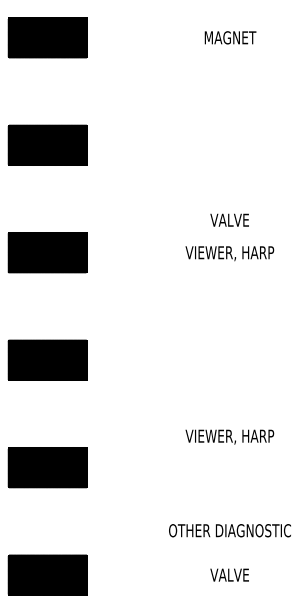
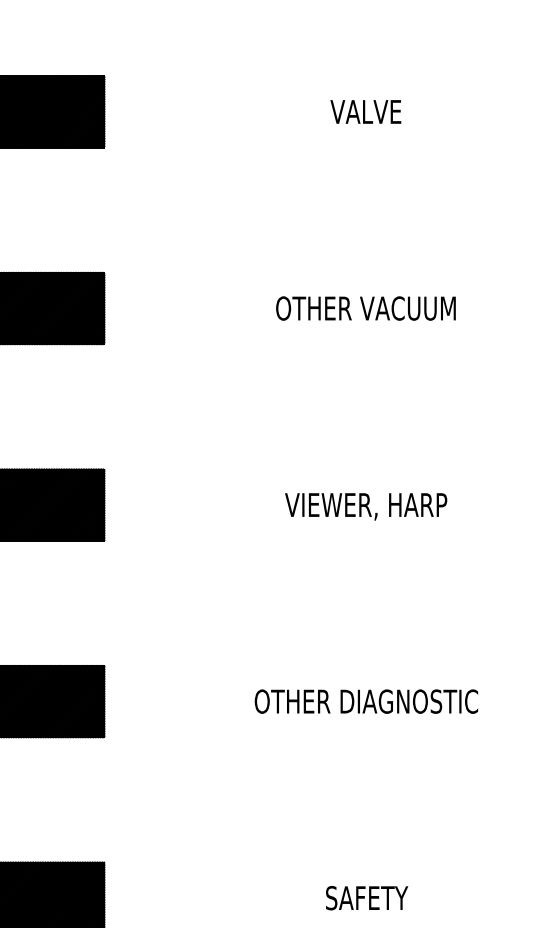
text: (229, 219) -> (365, 110), moved
text: (229, 253) -> (365, 309), VIEWER, HARP -> OTHER VACUUM
text: (229, 436) -> (365, 505), moved
text: (229, 530) -> (365, 701), moved
text: (230, 574) -> (367, 896), VALVE -> SAFETY

